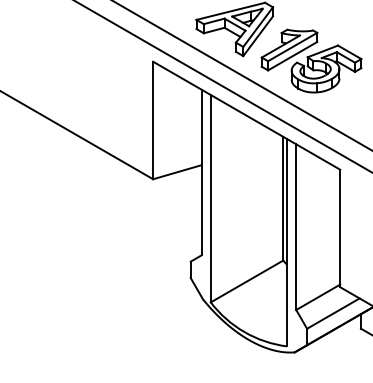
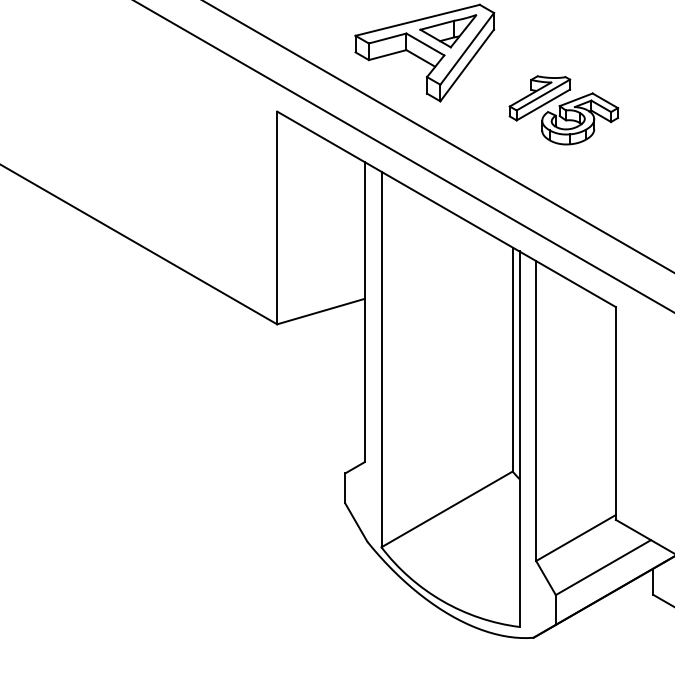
part: (311, 60) -> (563, 109), size x0.6

